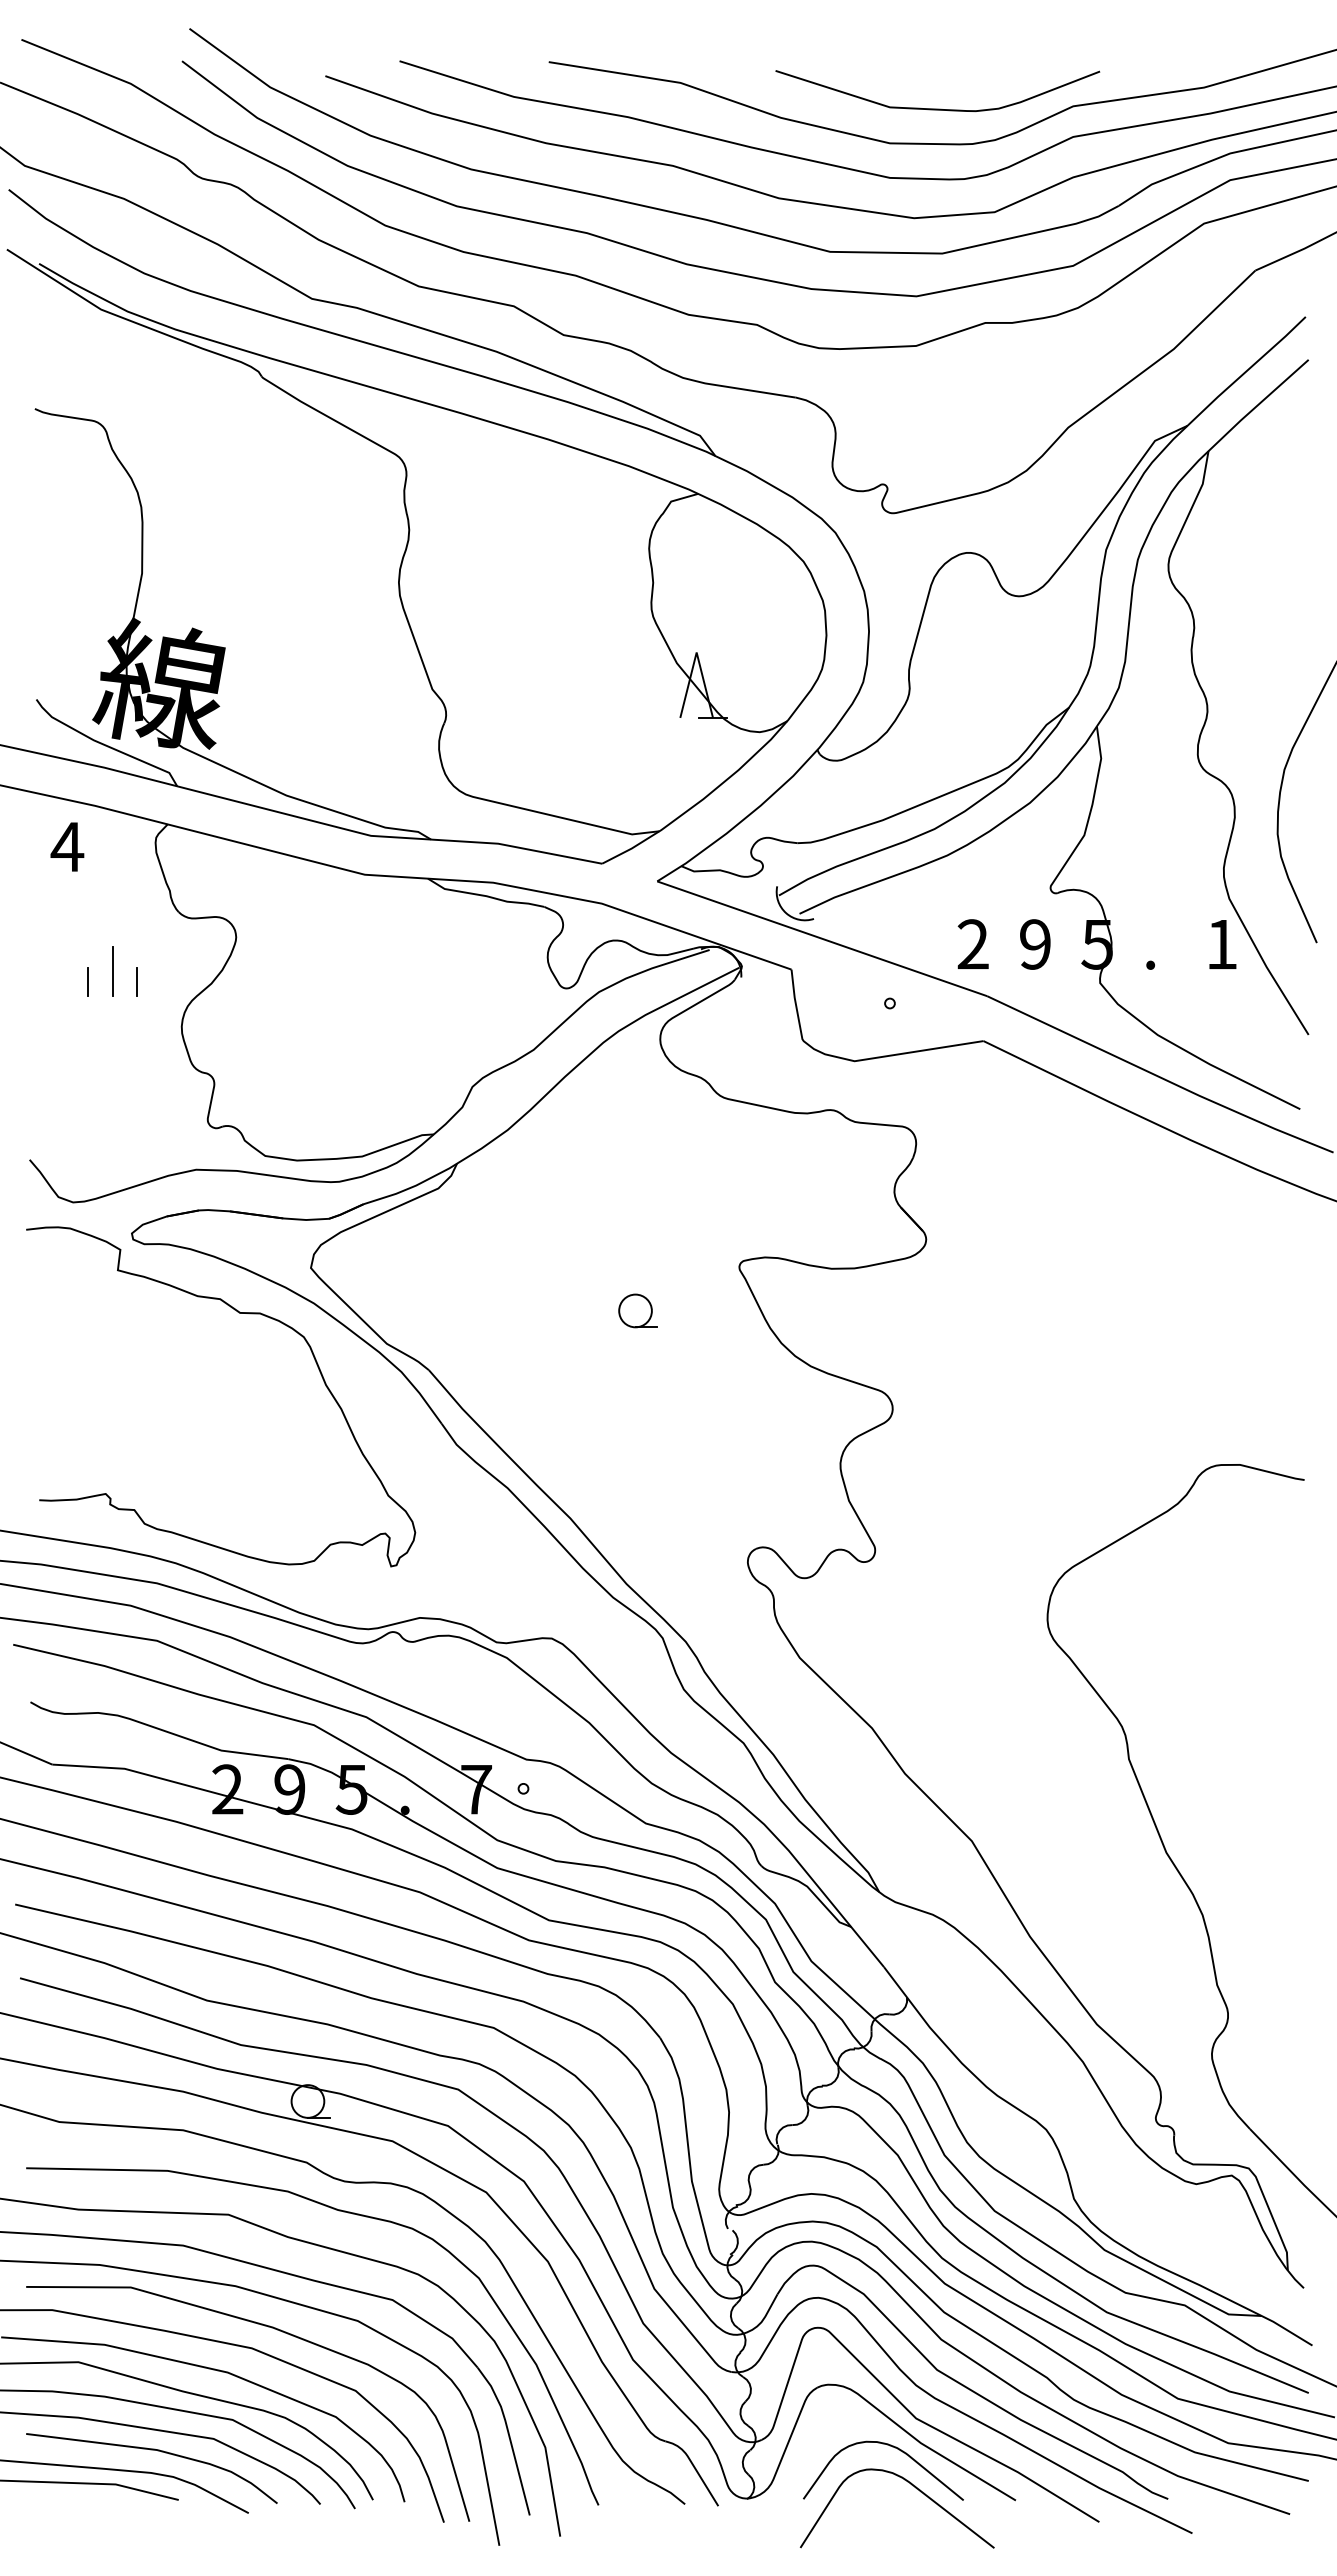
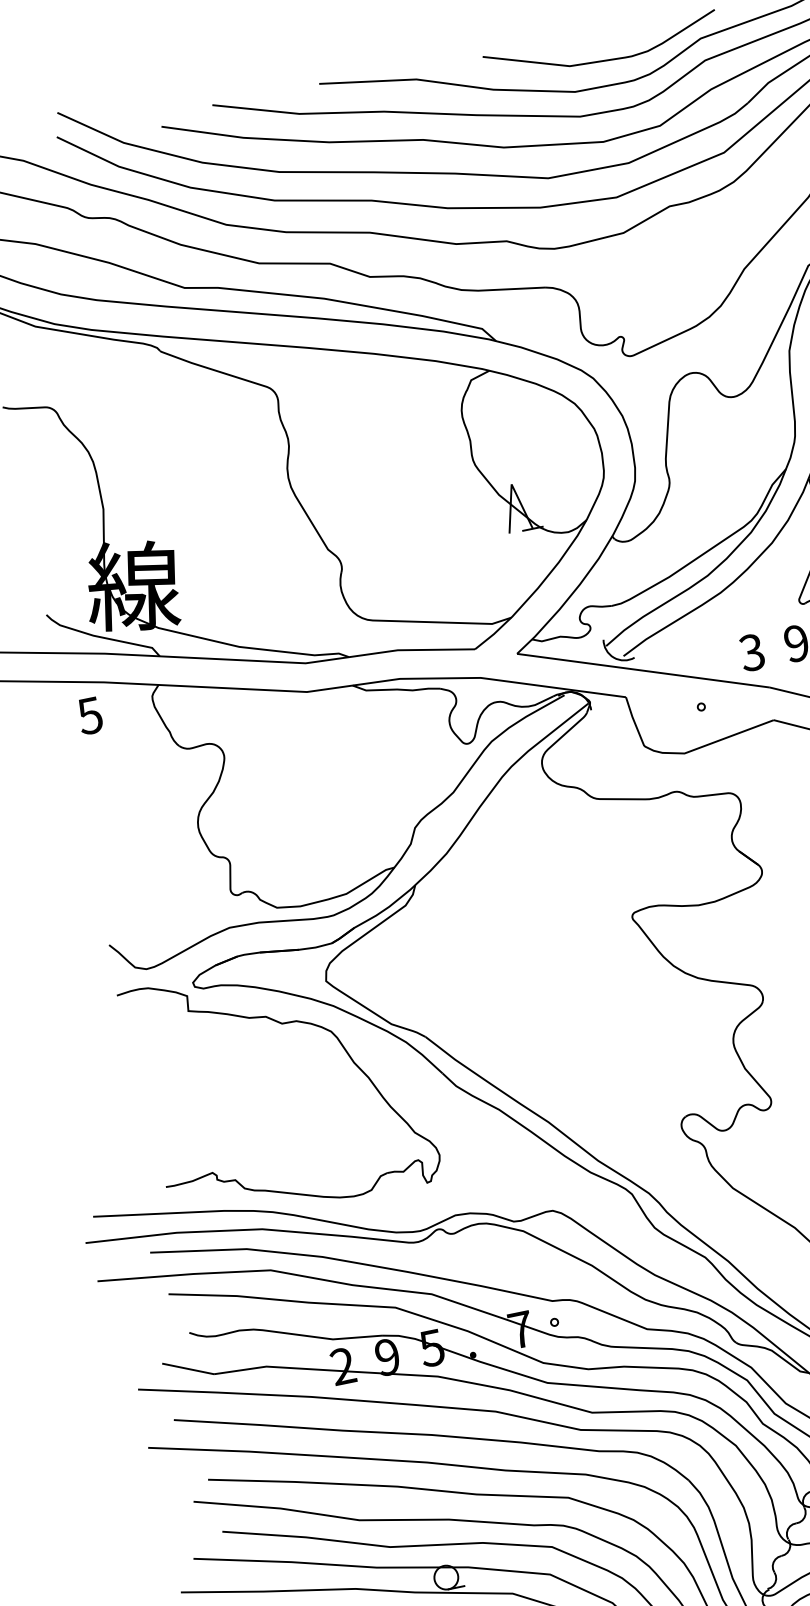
text: (67, 847) -> (90, 716), 4 -> 5
text: (972, 944) -> (751, 652), 2 -> 3
line: (112, 970) -> (140, 797), removed
line: (88, 981) -> (125, 808), removed
line: (137, 981) -> (160, 801), removed
part: (637, 1310) -> (565, 963), removed

